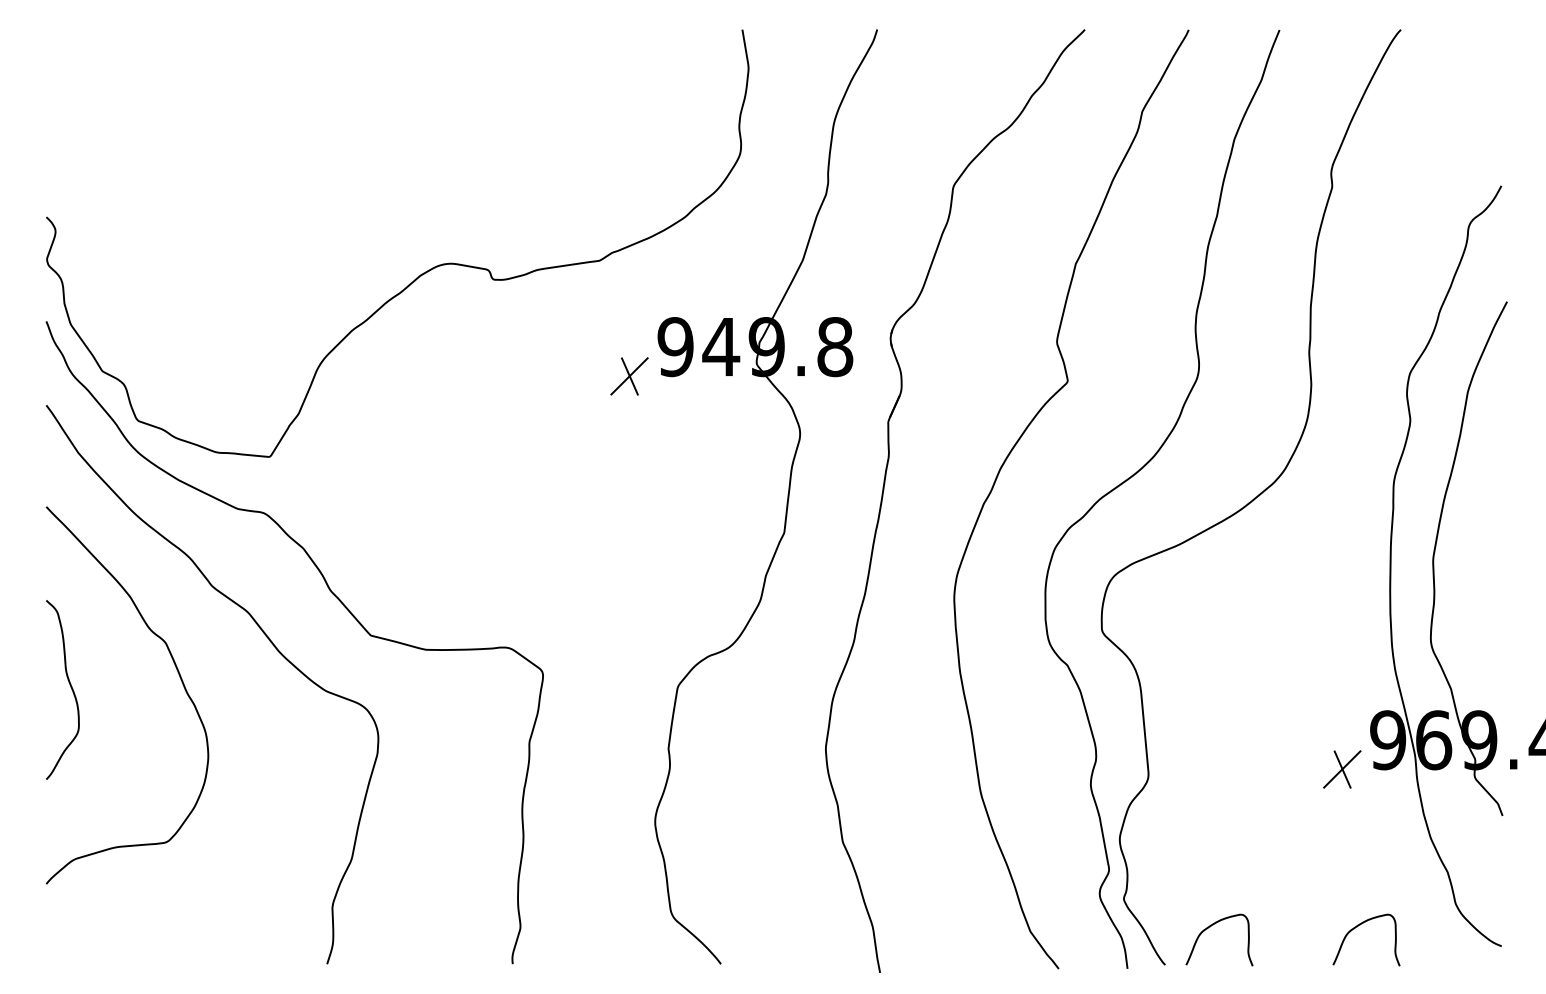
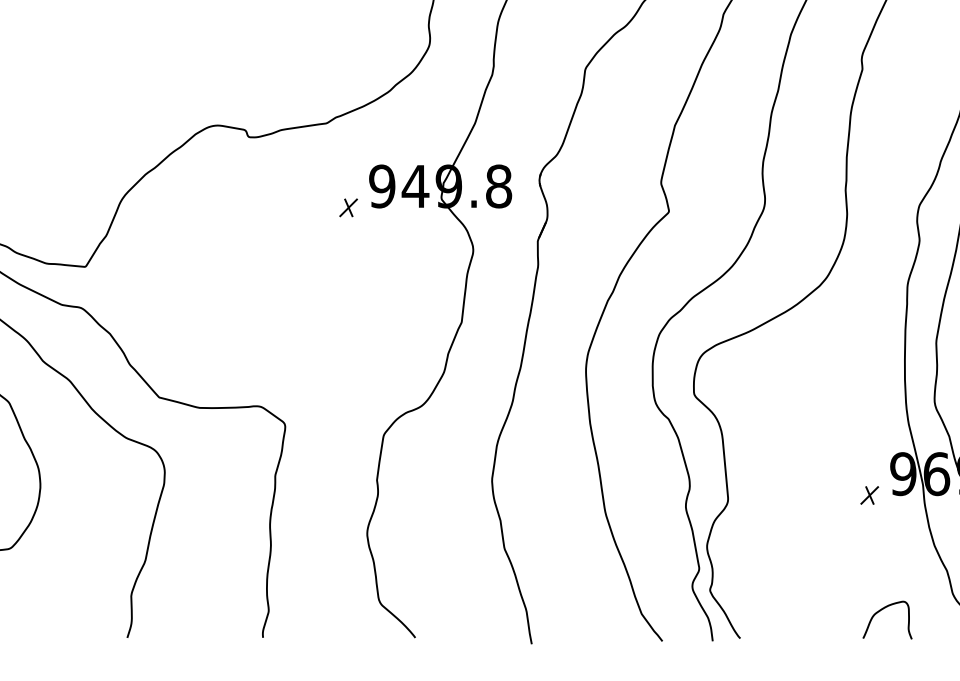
part: (629, 375) -> (348, 207), size x0.62
part: (1341, 769) -> (869, 495), size x0.62
curve: (1210, 927) -> (773, 611), removed

